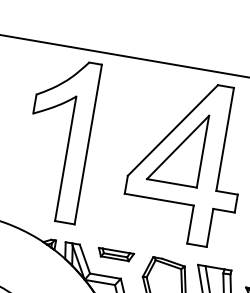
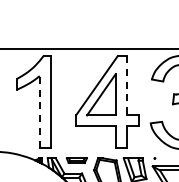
line: (224, 138) -> (126, 85), solid -> dashed
line: (65, 158) -> (39, 111), solid -> dashed

